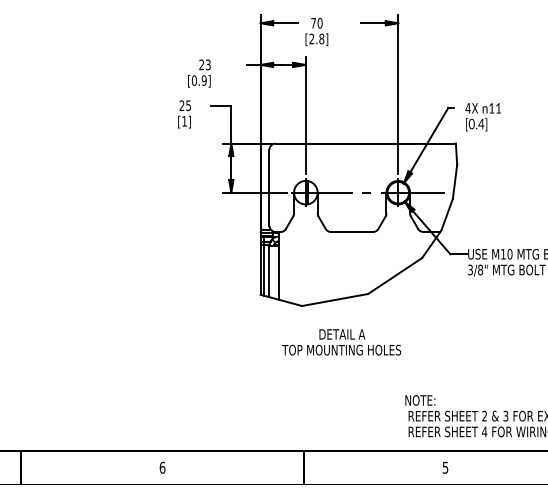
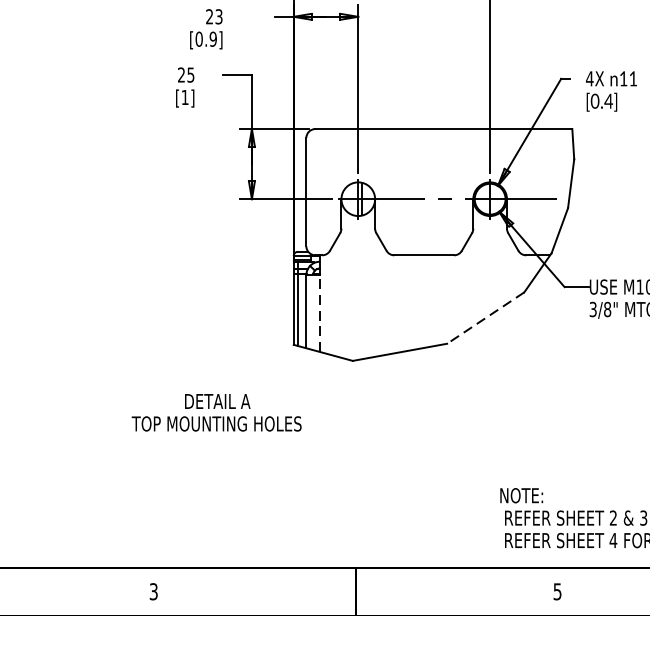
line: (278, 272) -> (319, 313), solid -> dashed
line: (394, 276) -> (484, 318), solid -> dashed
text: (341, 342) -> (216, 412), moved
text: (162, 467) -> (153, 591), 6 -> 3

